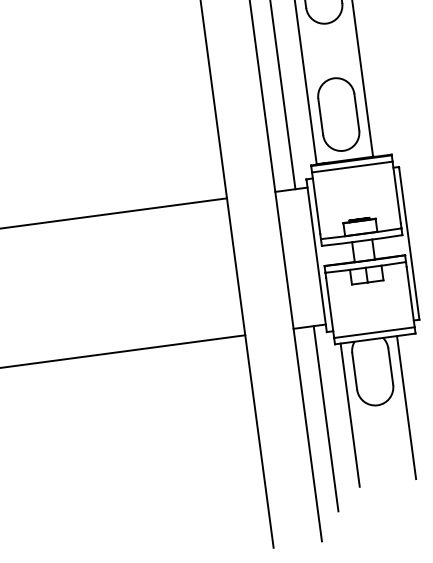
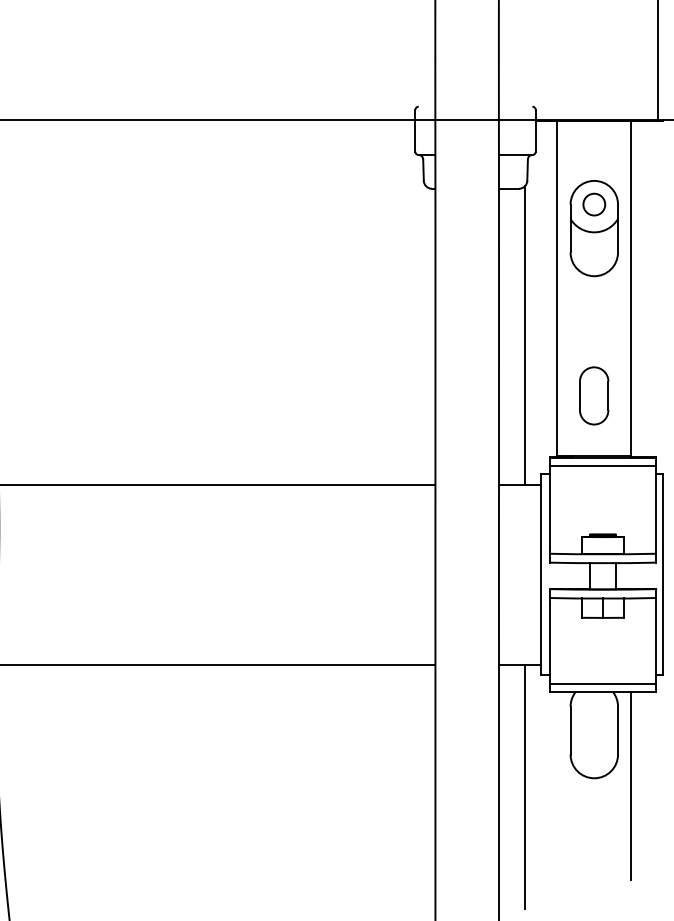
part: (338, 114) -> (593, 395), size x0.6
line: (350, 415) -> (557, 786), removed

